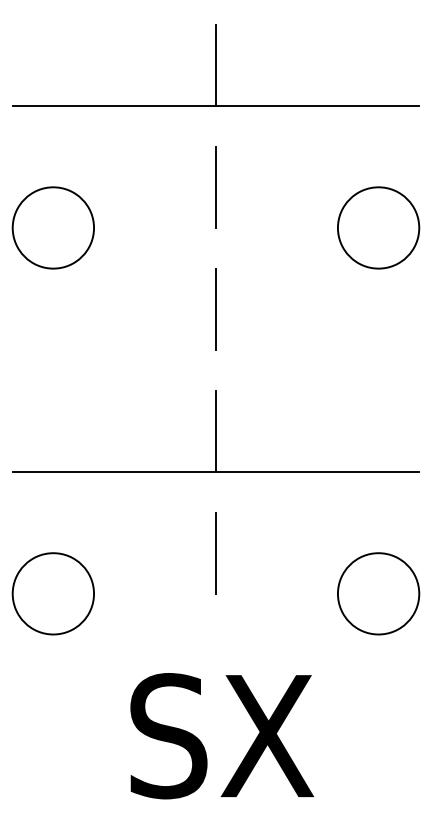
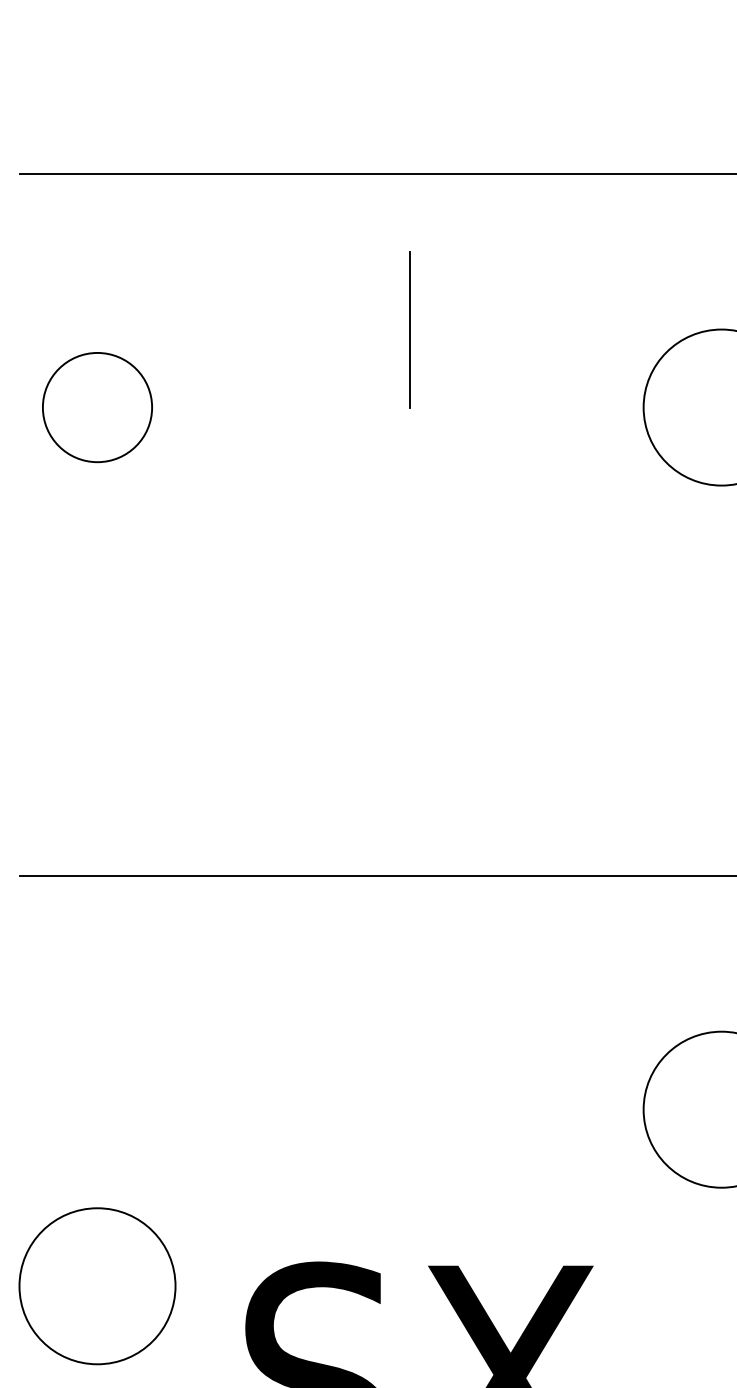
line: (216, 65) -> (410, 95), removed
circle: (53, 227) -> (97, 406), size x0.7
line: (216, 308) -> (410, 562), removed
line: (216, 430) -> (410, 796), removed
line: (216, 552) -> (410, 1030), removed
circle: (52, 593) -> (95, 1285), moved

